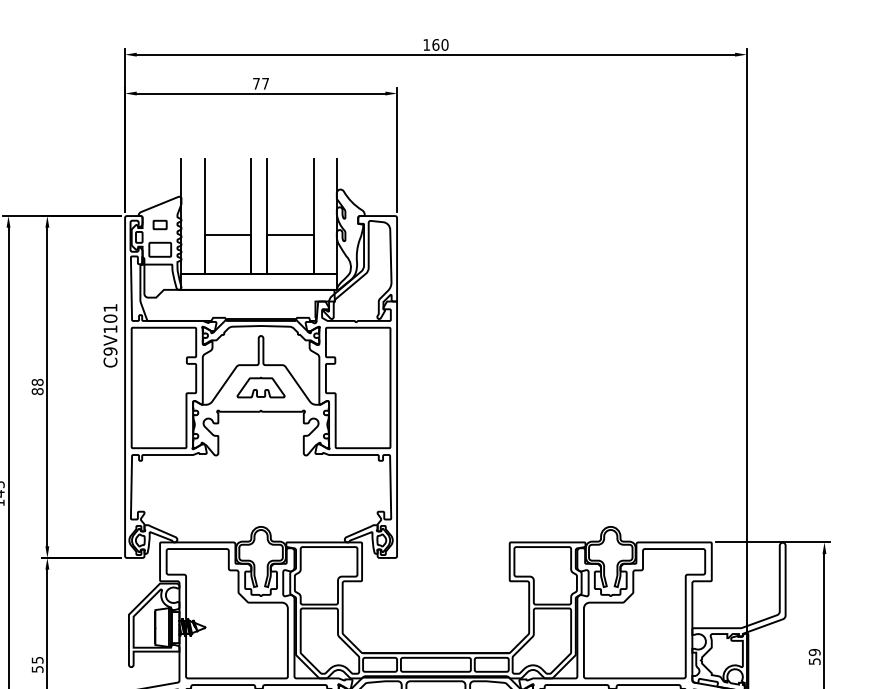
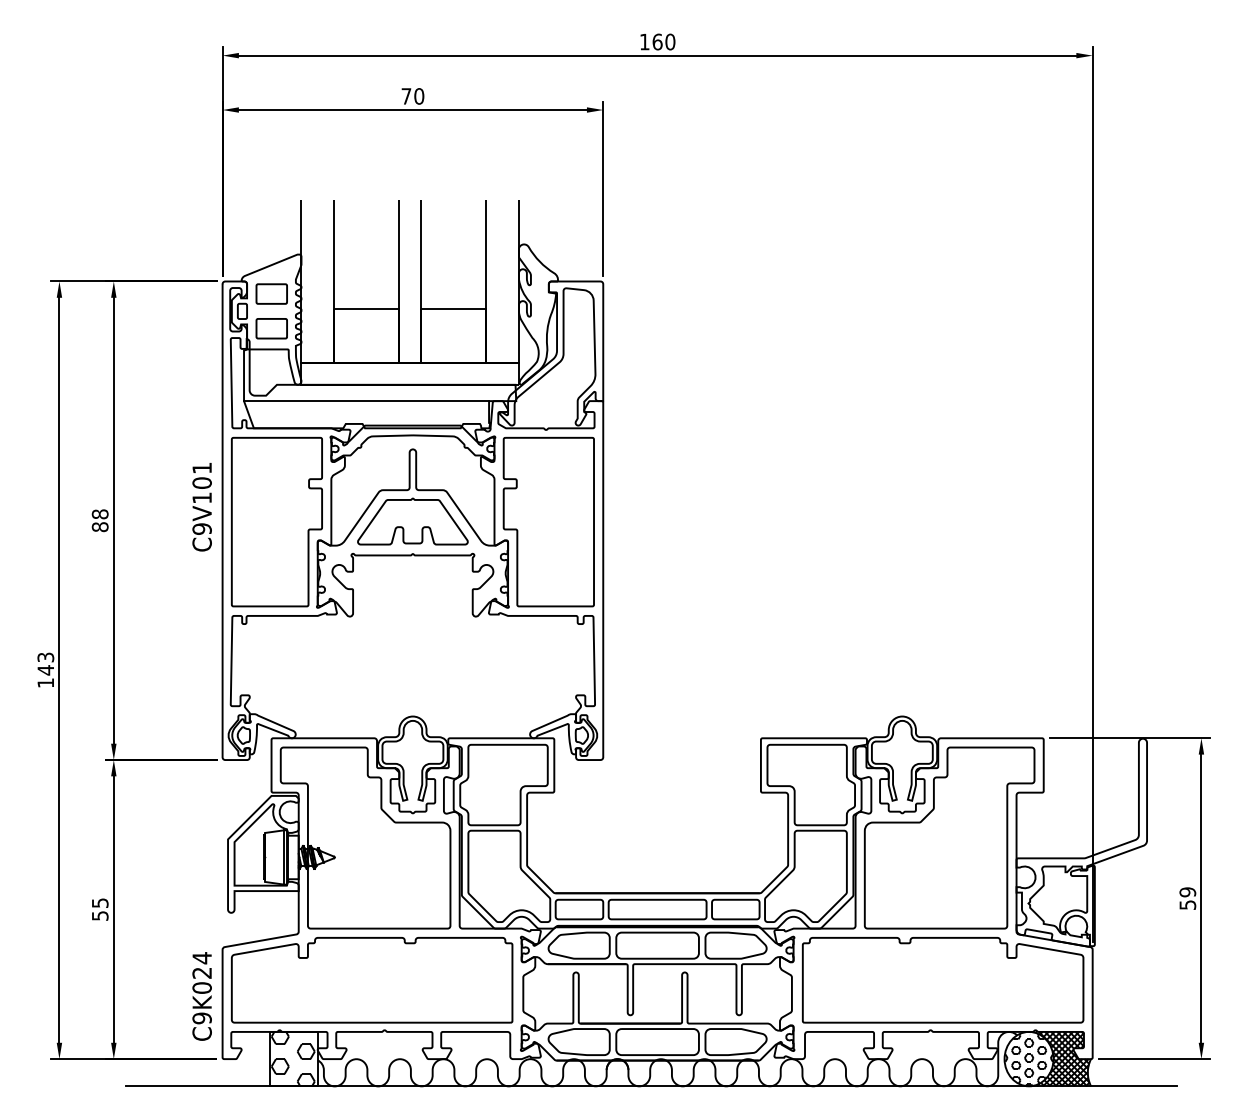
text: (265, 83) -> (419, 96), 77 -> 70
part: (160, 224) -> (271, 293), size x1.67
line: (227, 301) -> (366, 401), added
text: (110, 336) -> (201, 507), moved
part: (260, 387) -> (412, 521), size x1.67

